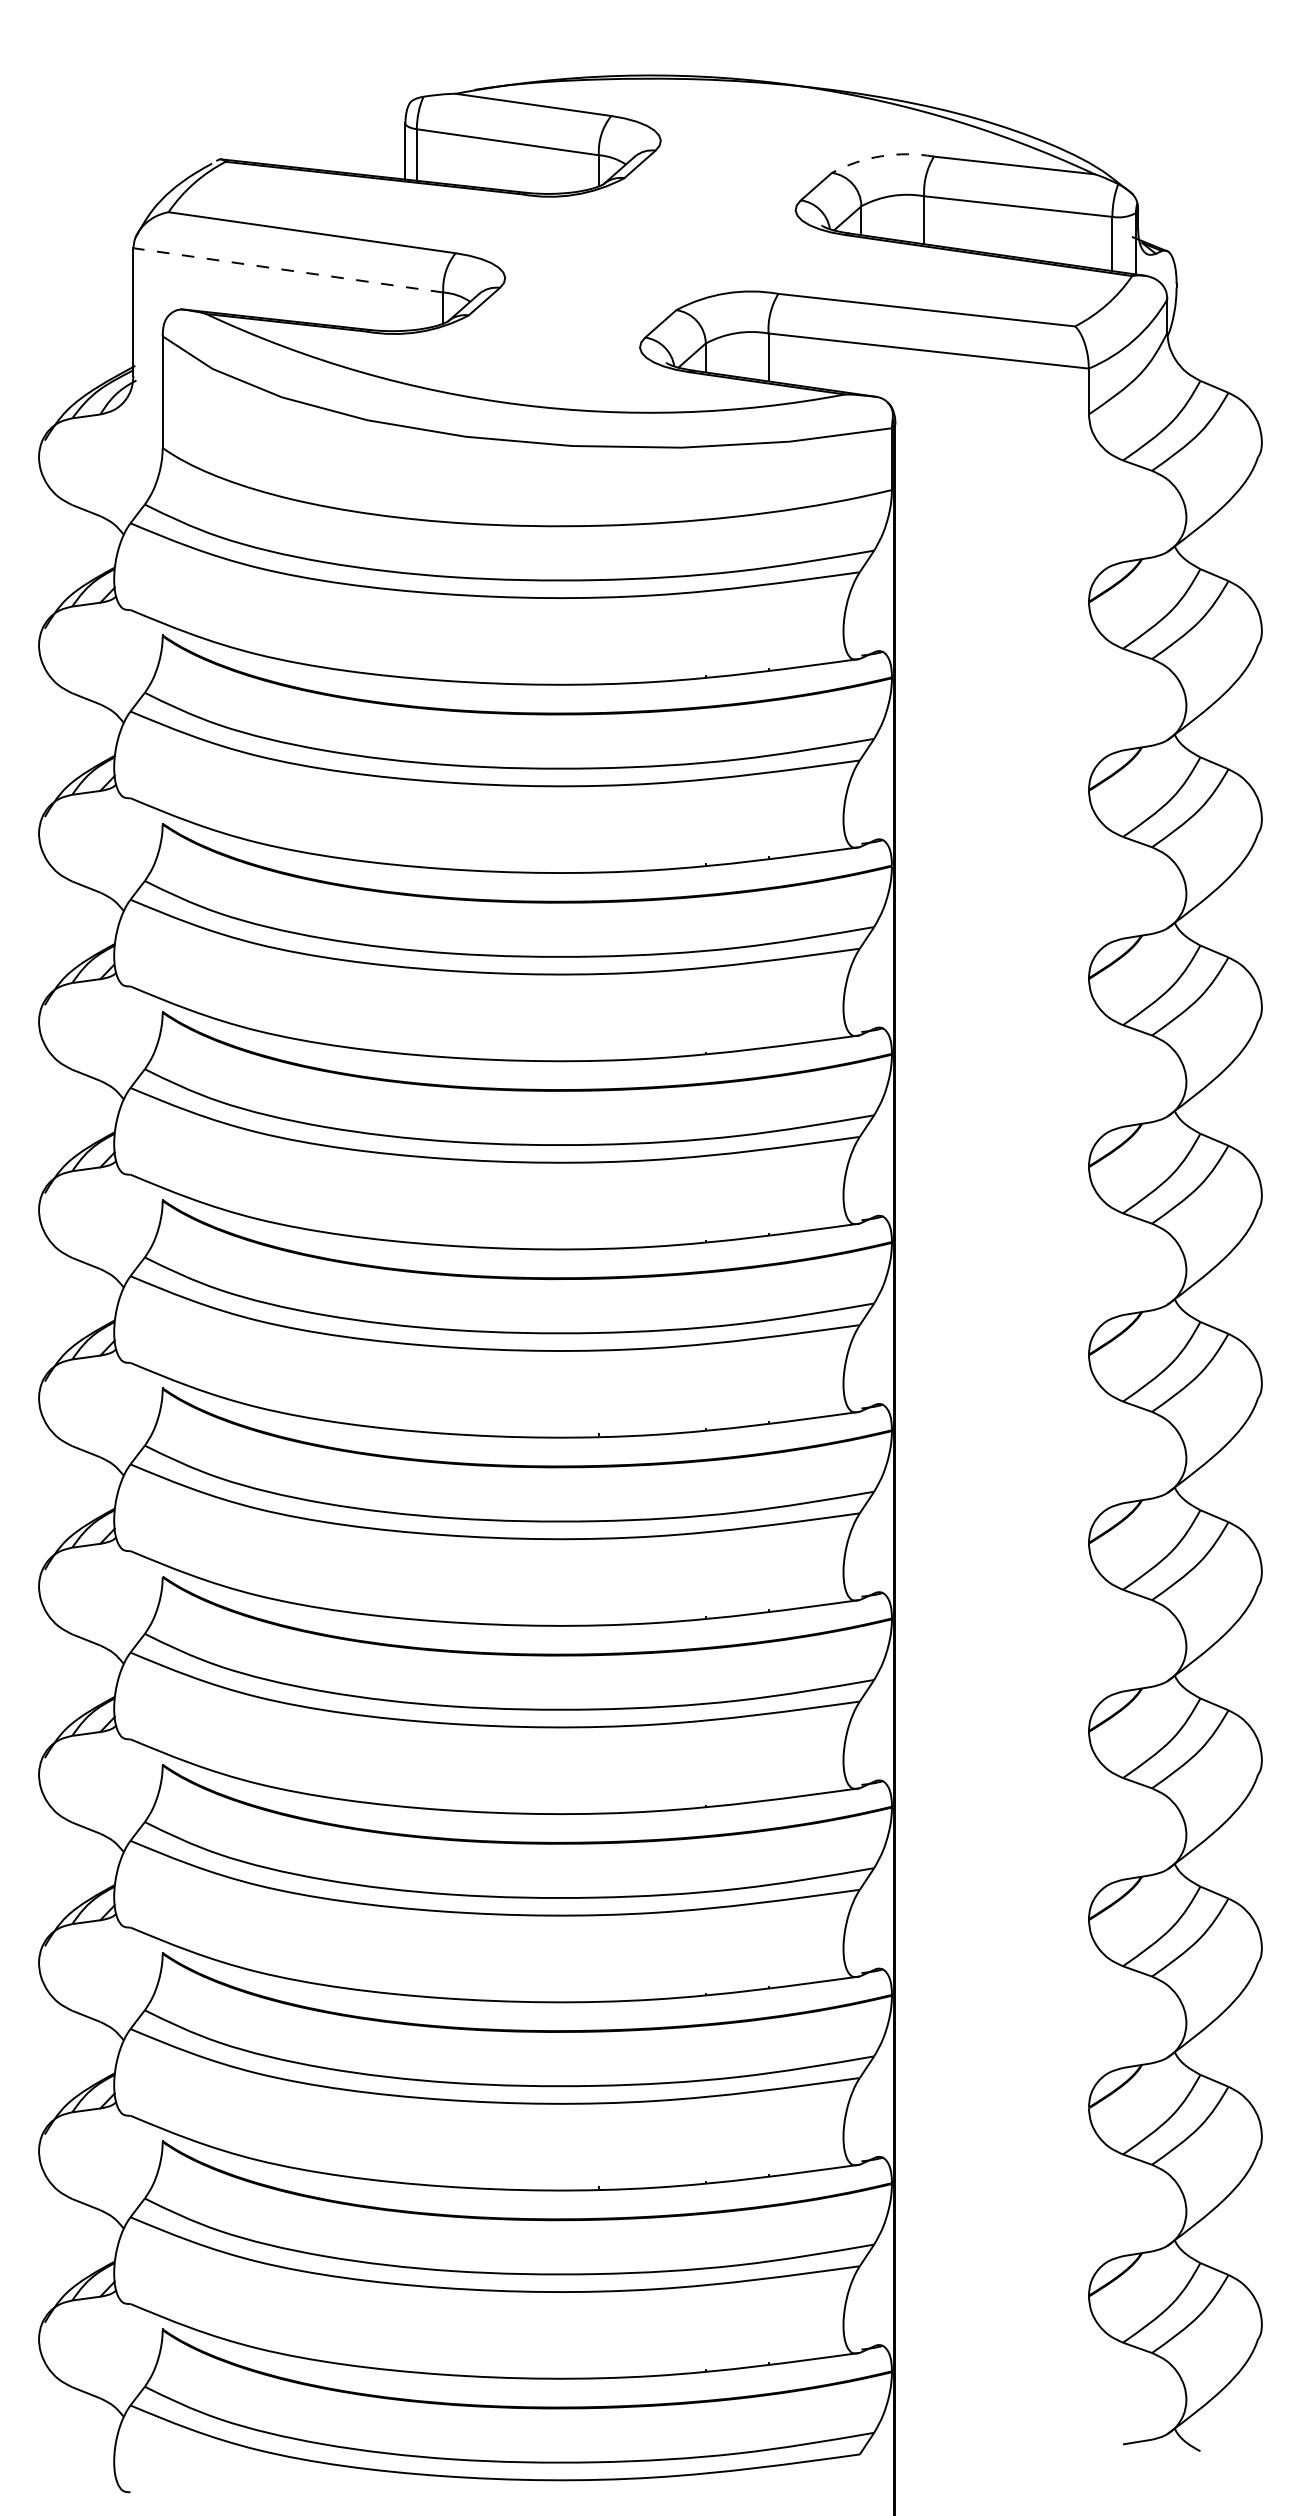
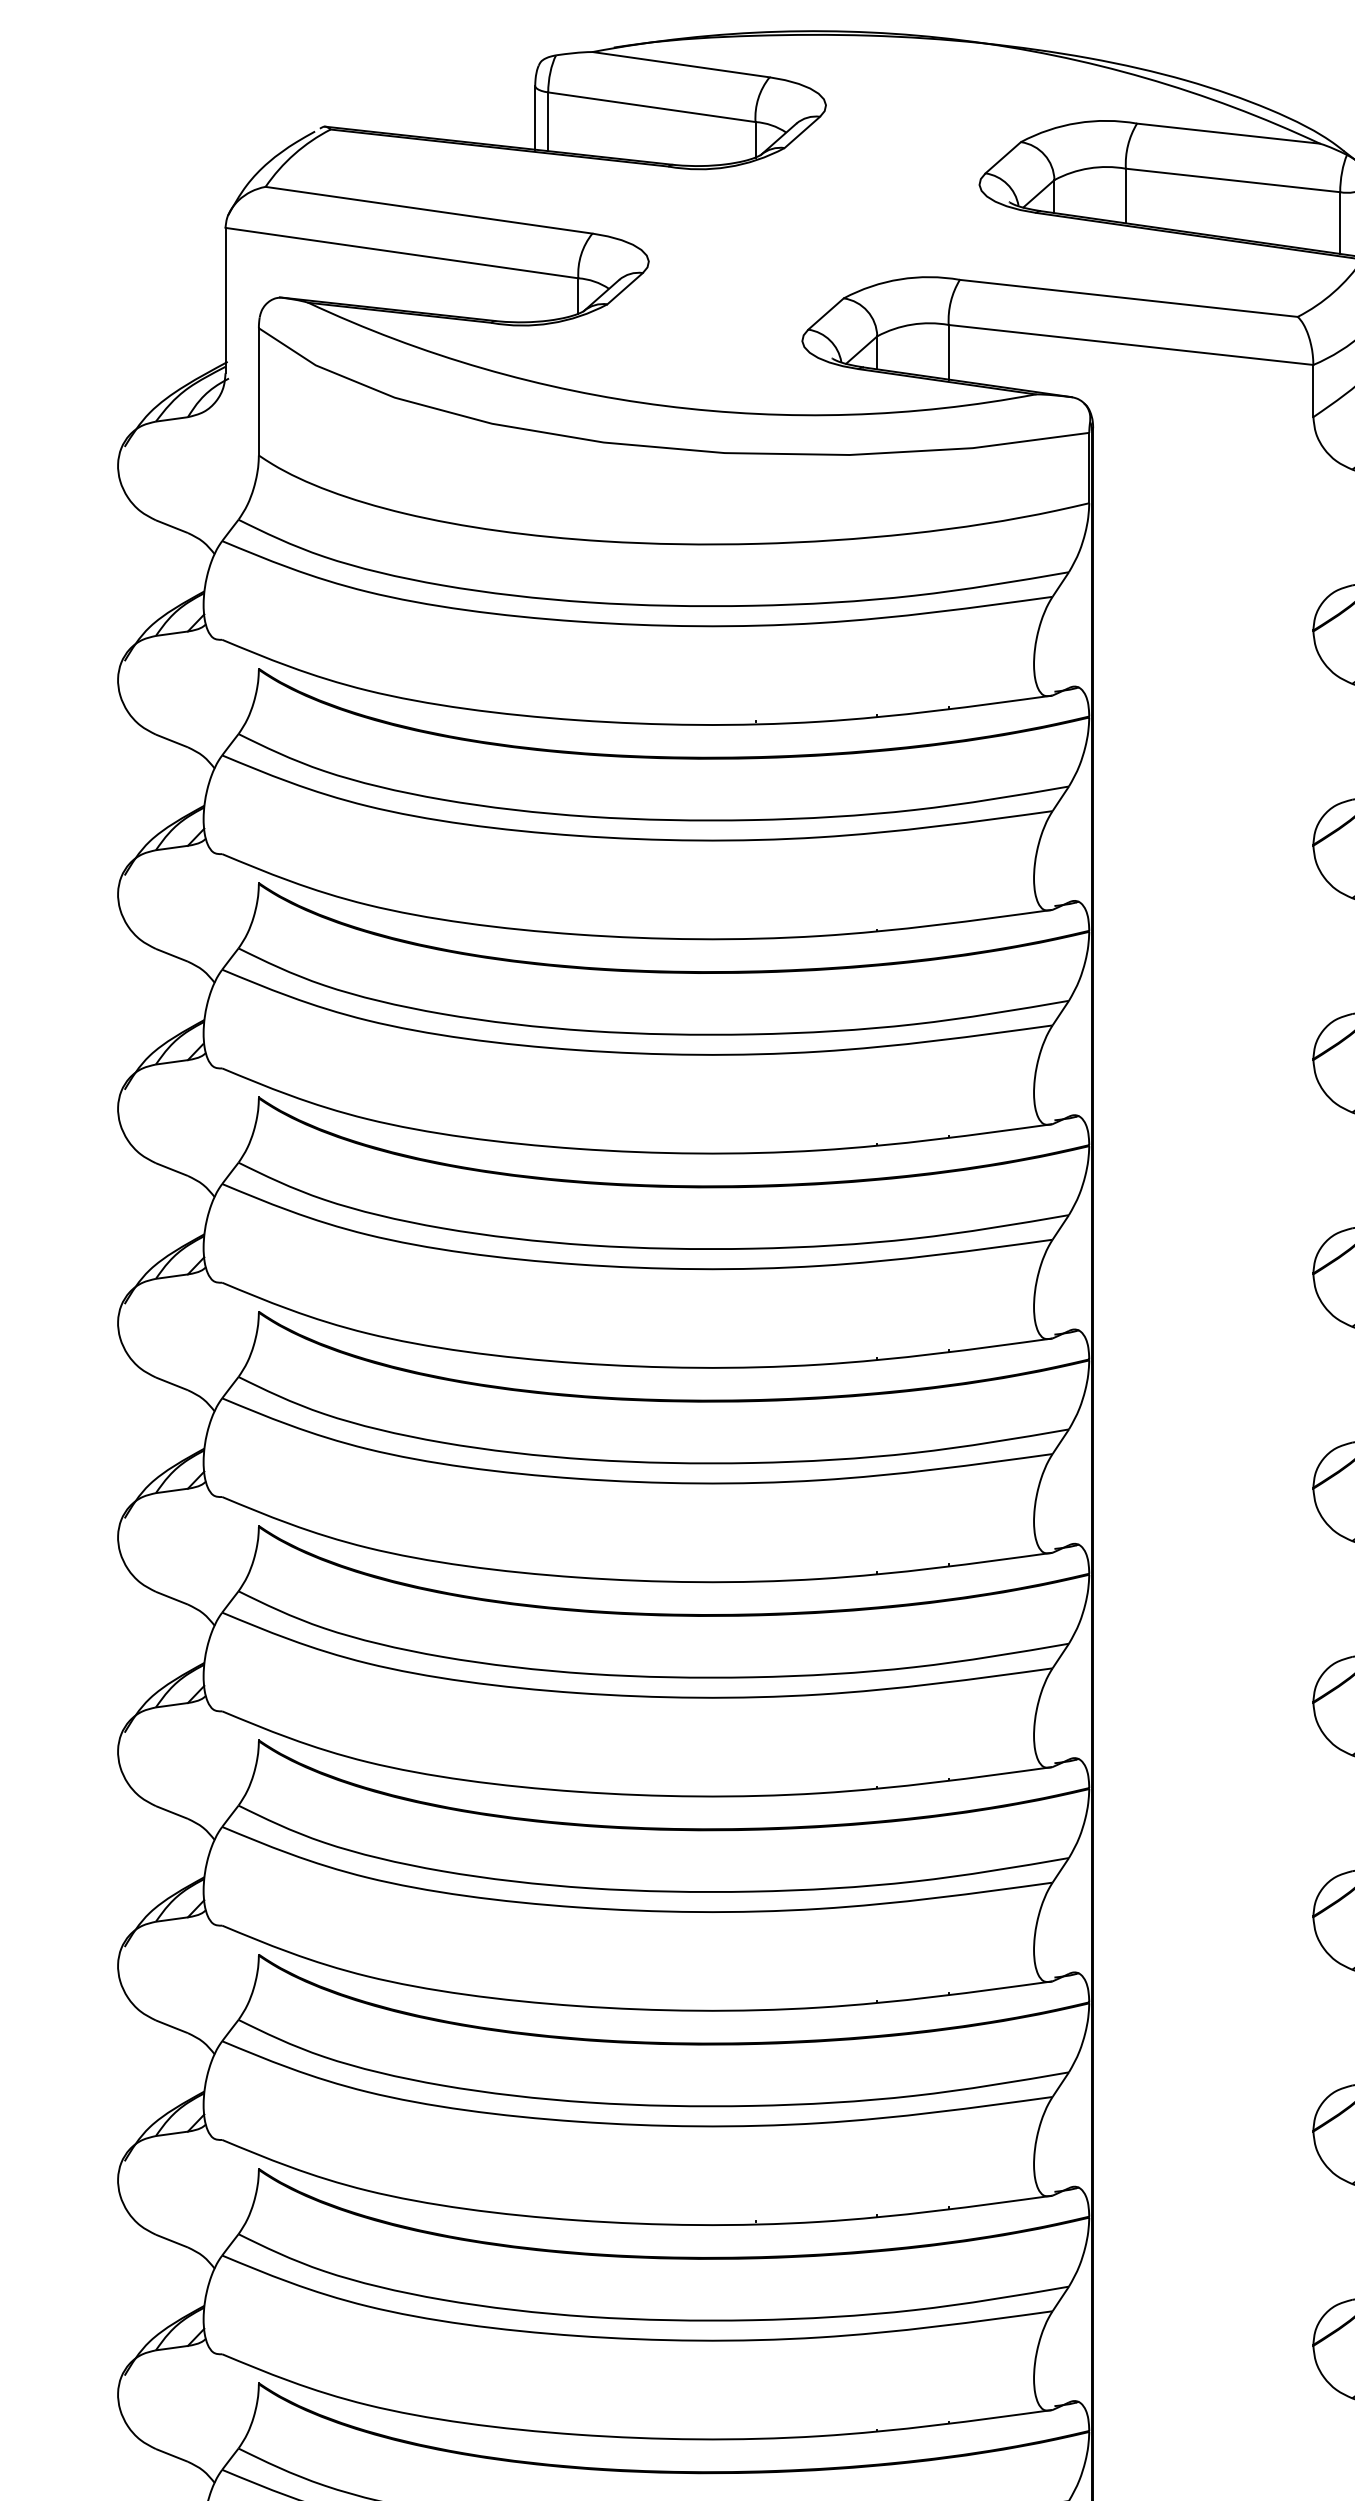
arc: (881, 156) -> (1077, 123), dashed -> solid
line: (288, 270) -> (402, 253), dashed -> solid

